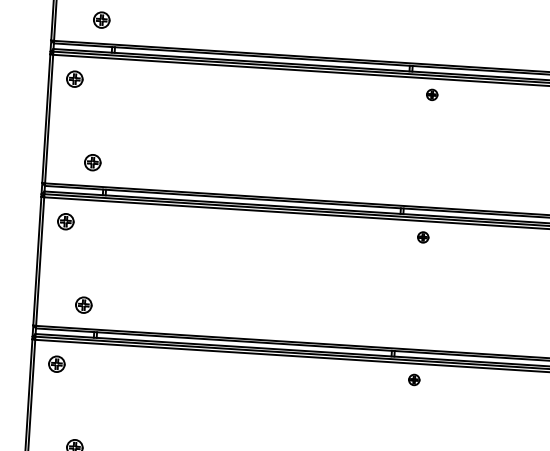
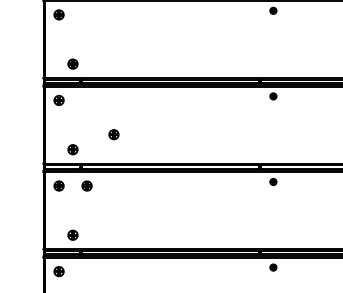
part: (161, 141) -> (113, 134), added
part: (111, 223) -> (86, 185), added

